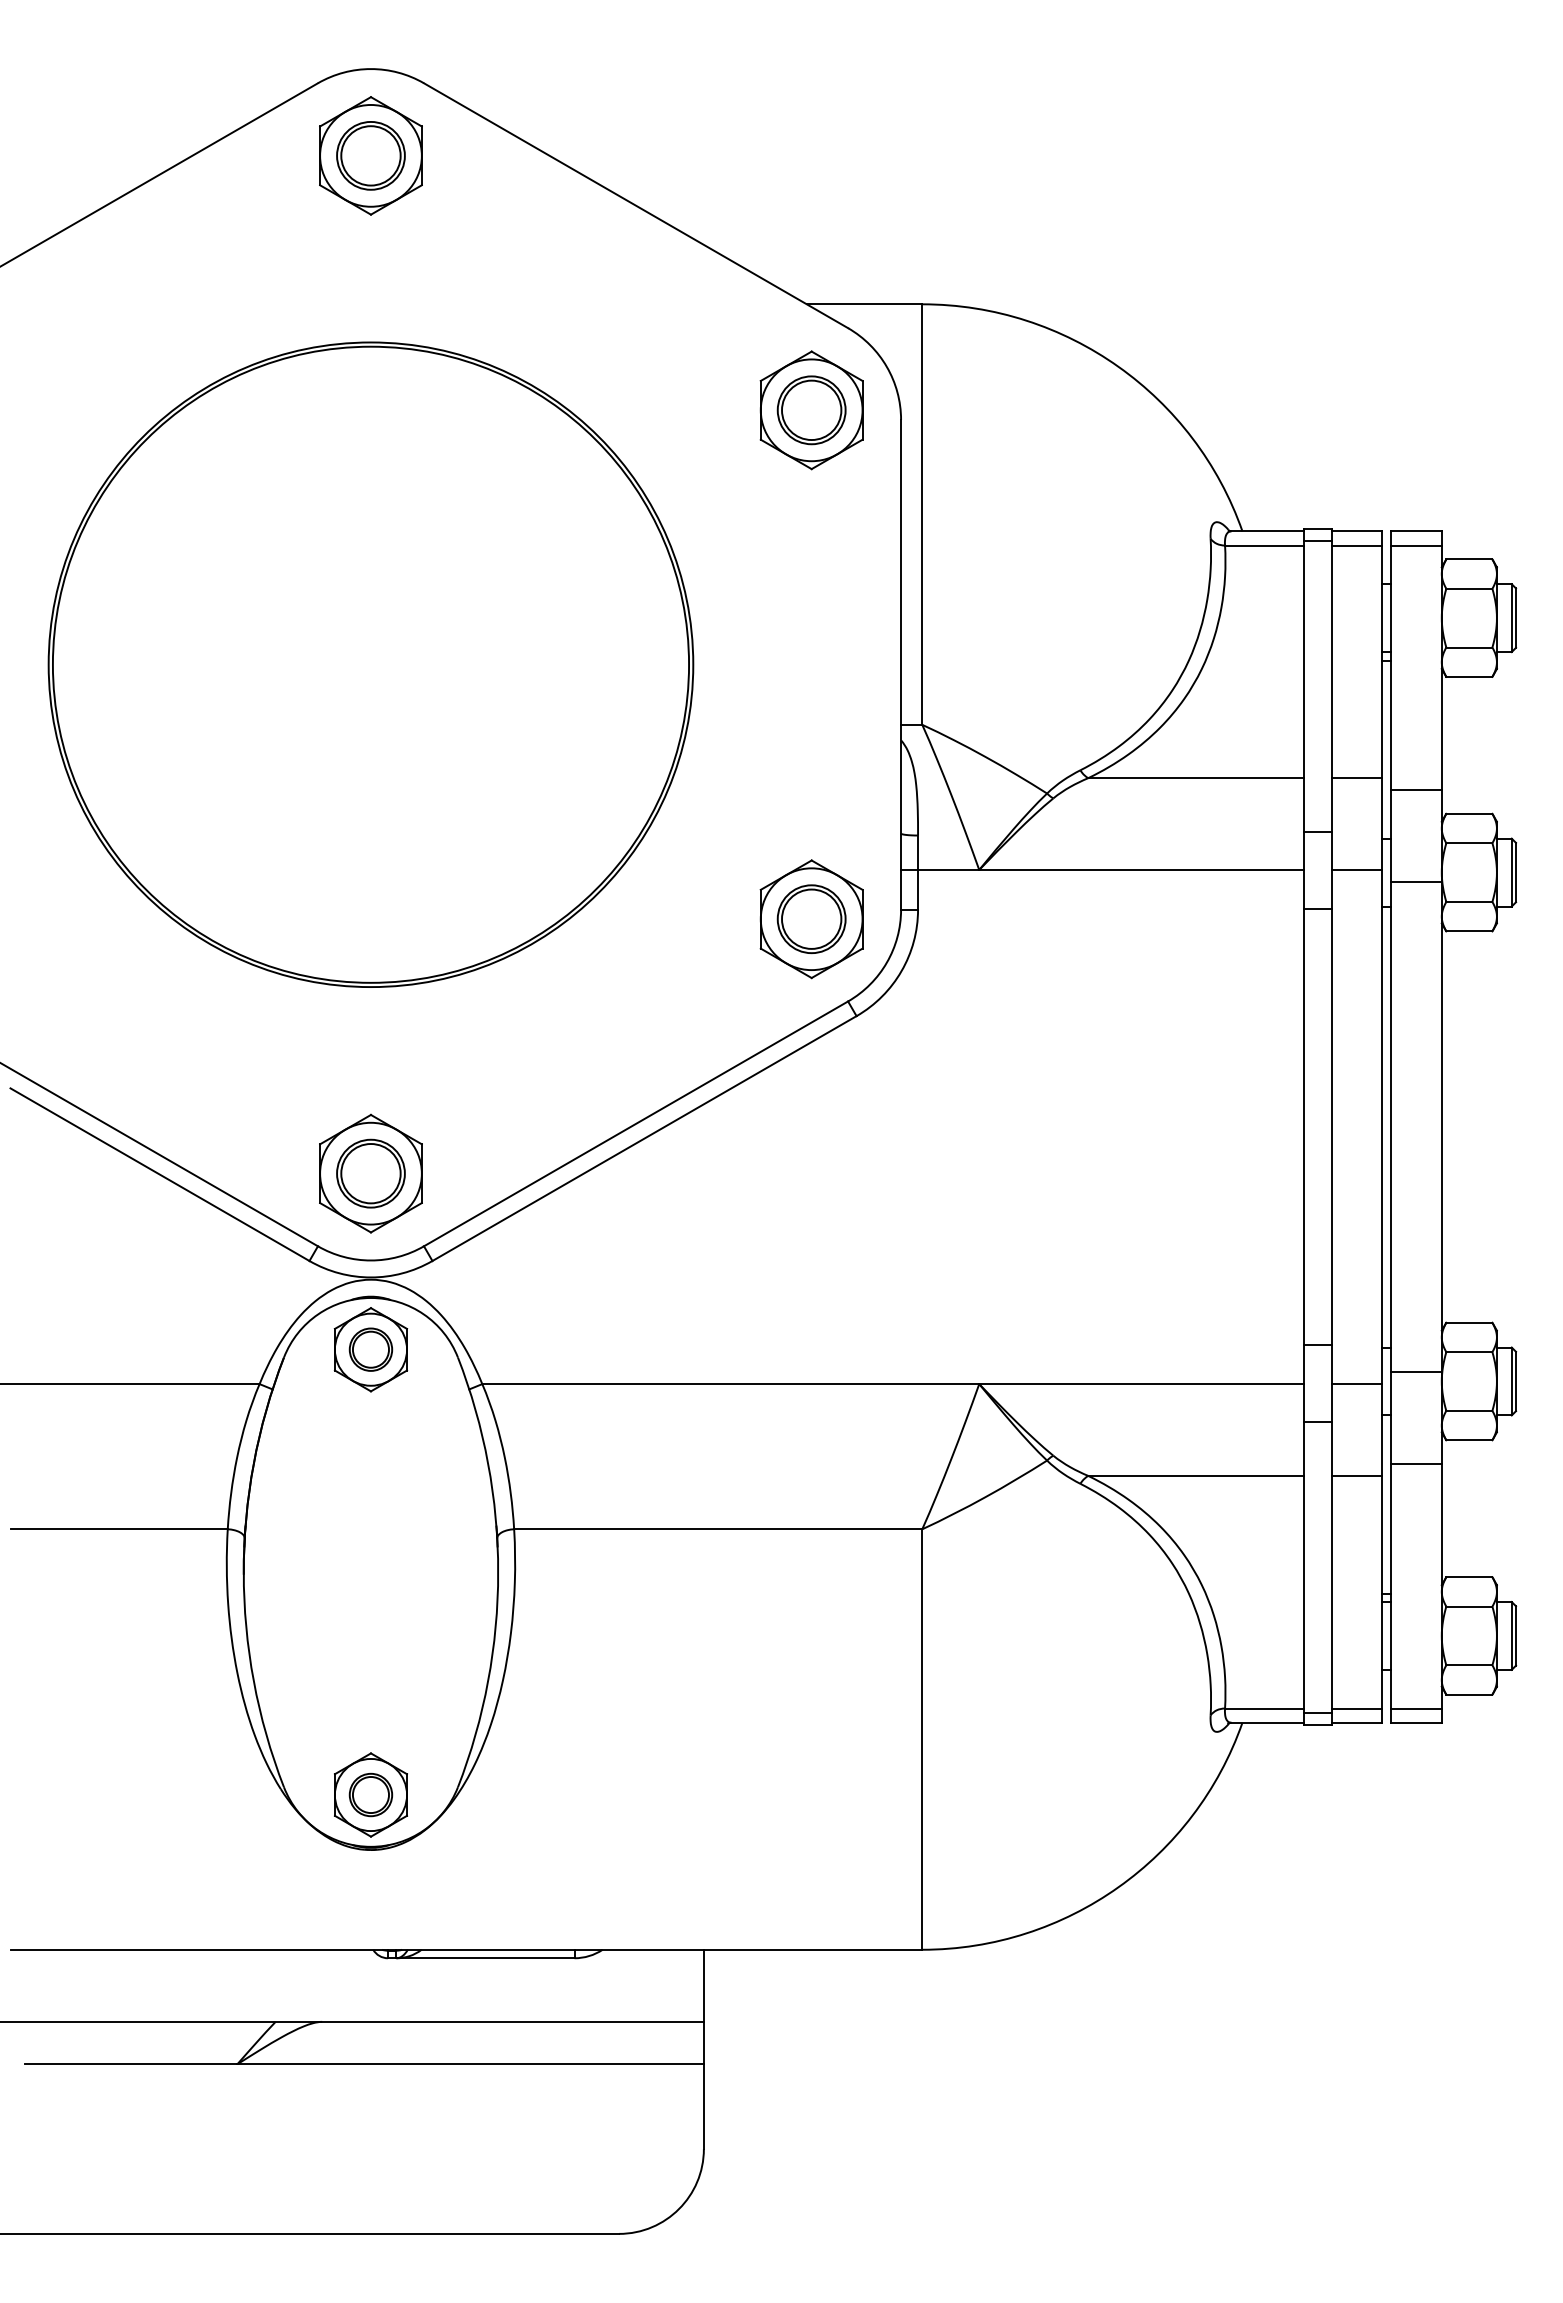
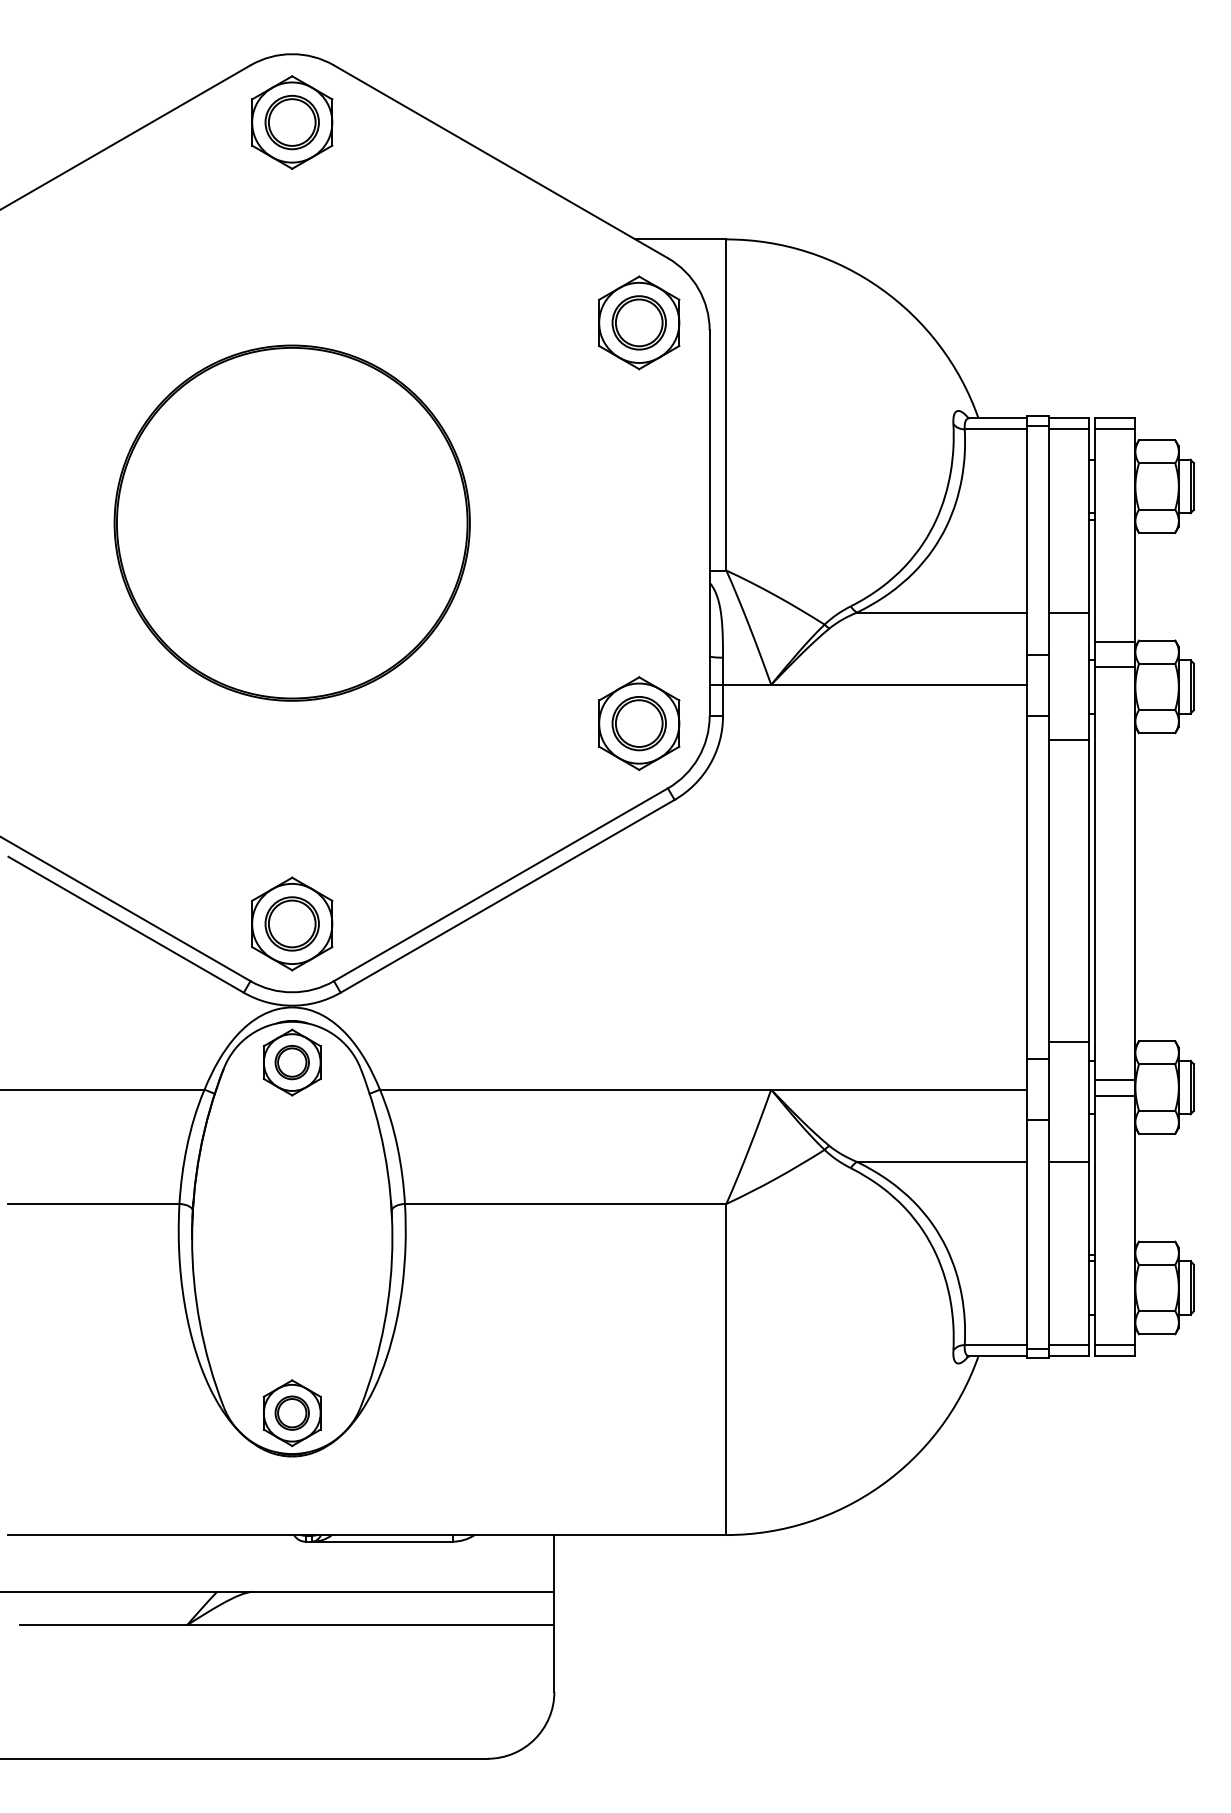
part: (370, 664) -> (291, 523), size x0.7
line: (1415, 790) -> (1114, 667), moved
line: (1356, 869) -> (1068, 739), moved
line: (1415, 882) -> (1114, 642), moved
line: (1356, 1384) -> (1068, 1041), moved
line: (1415, 1463) -> (1114, 1096), moved

